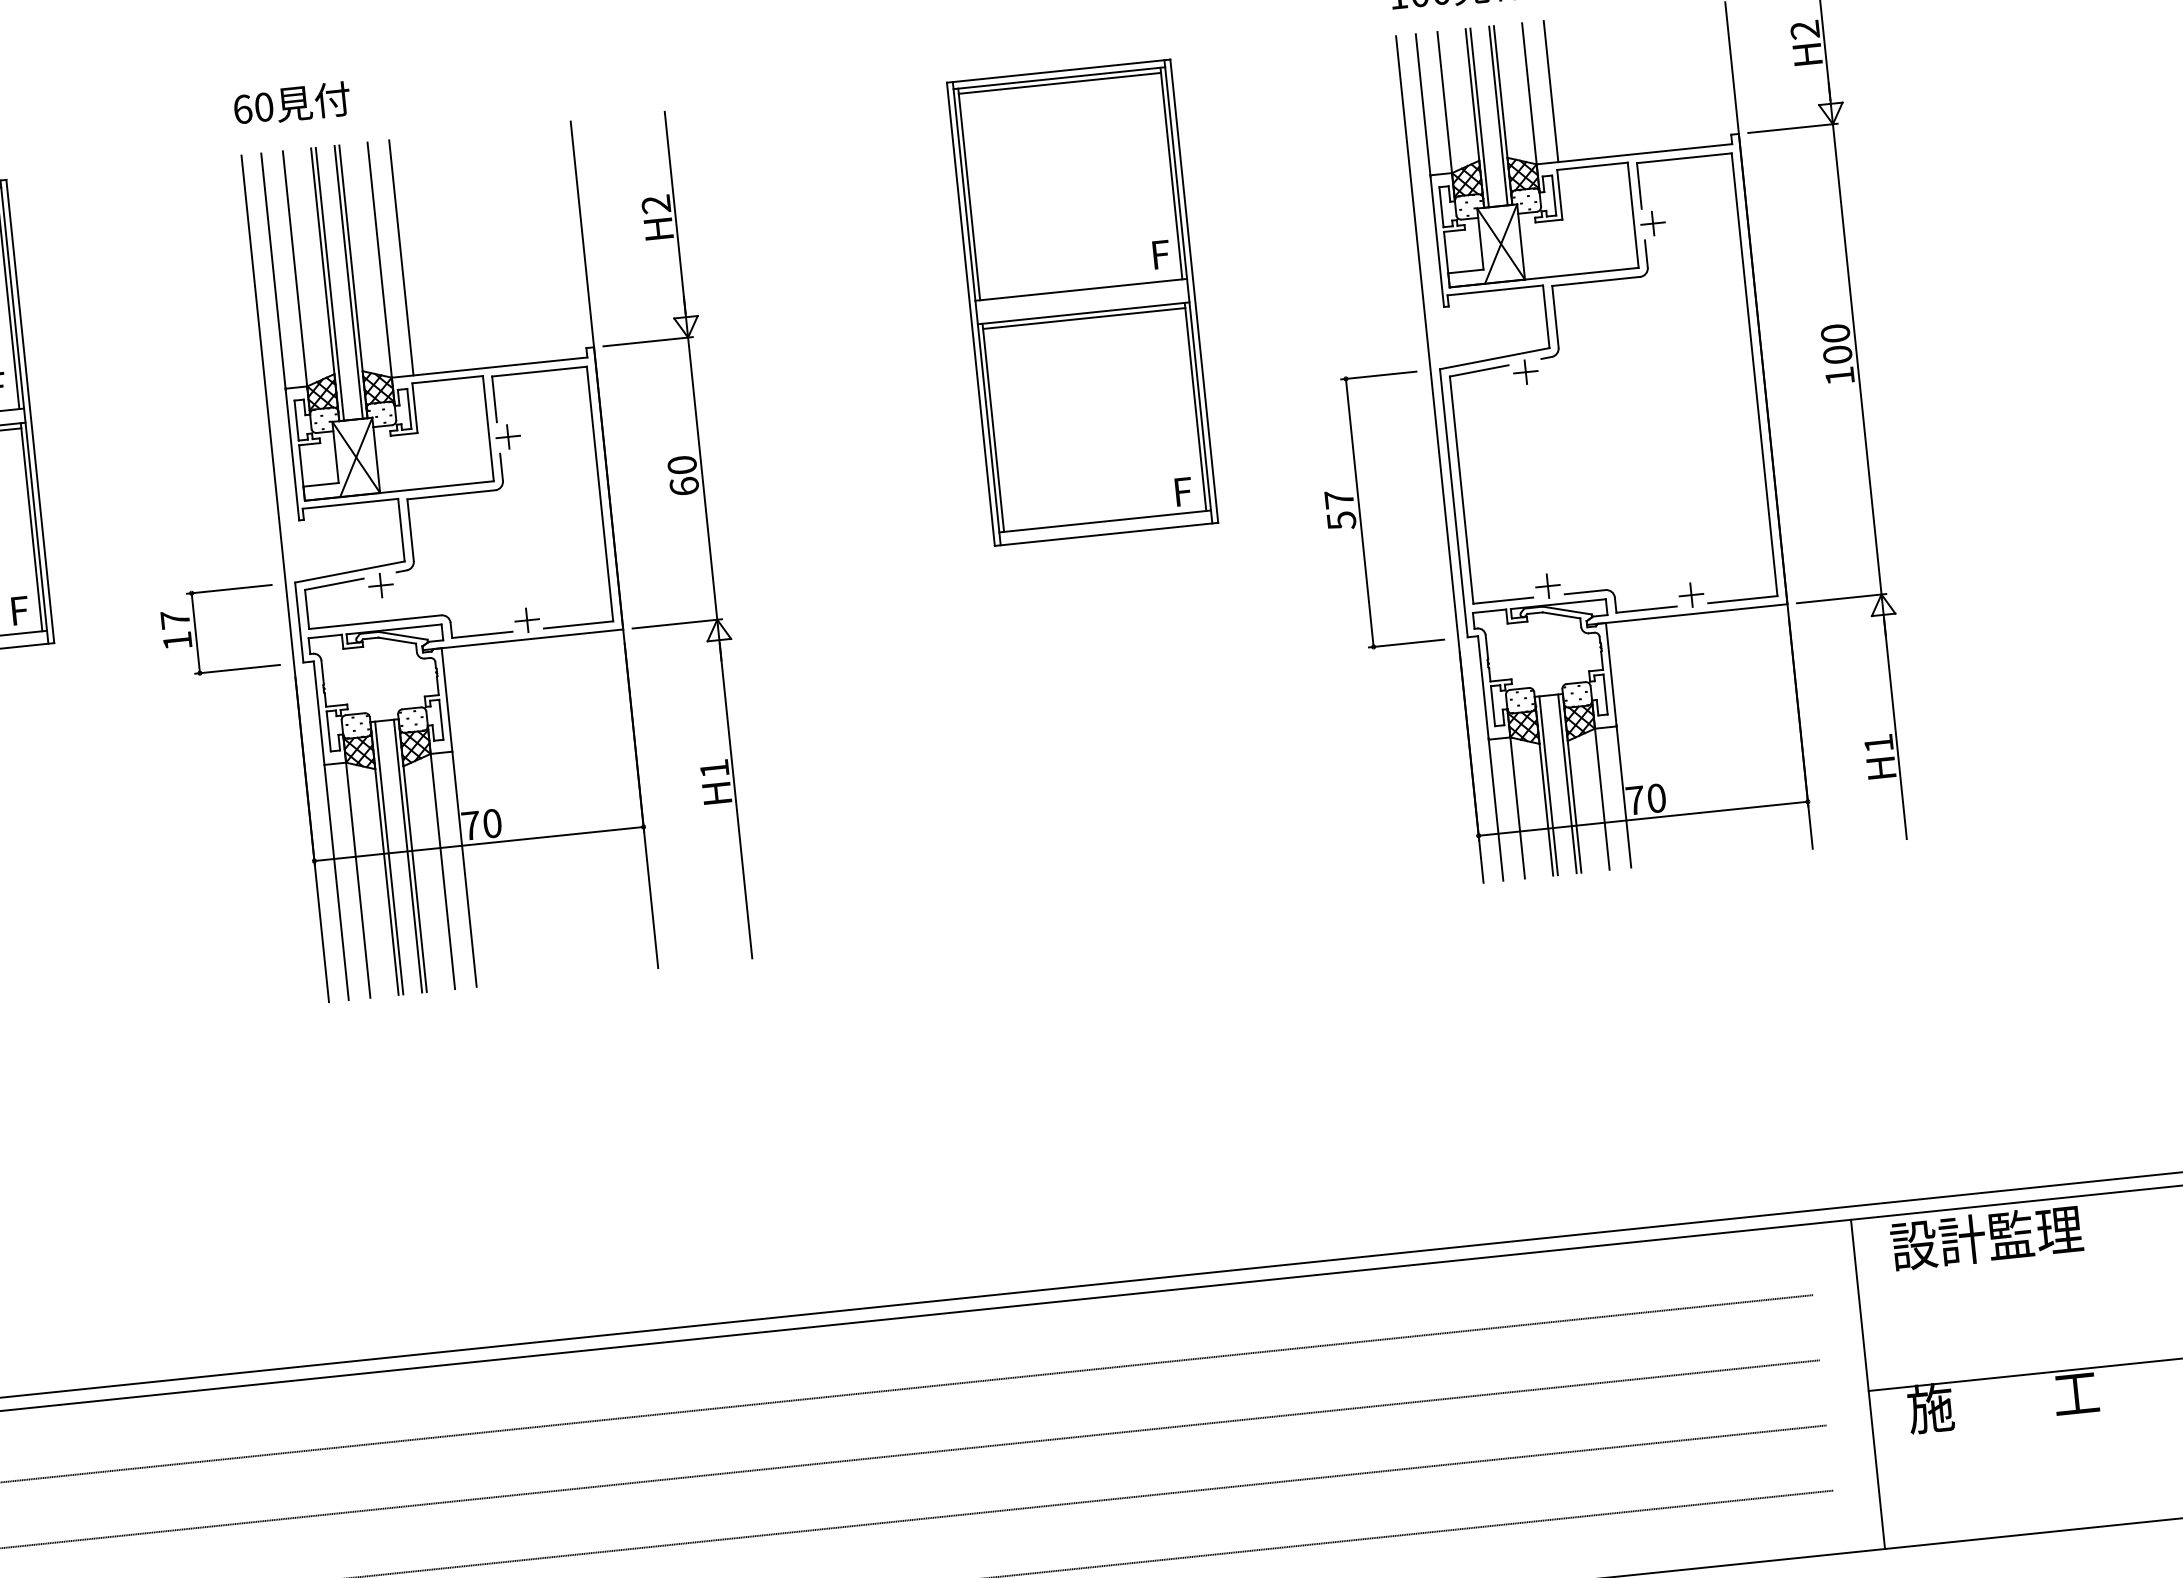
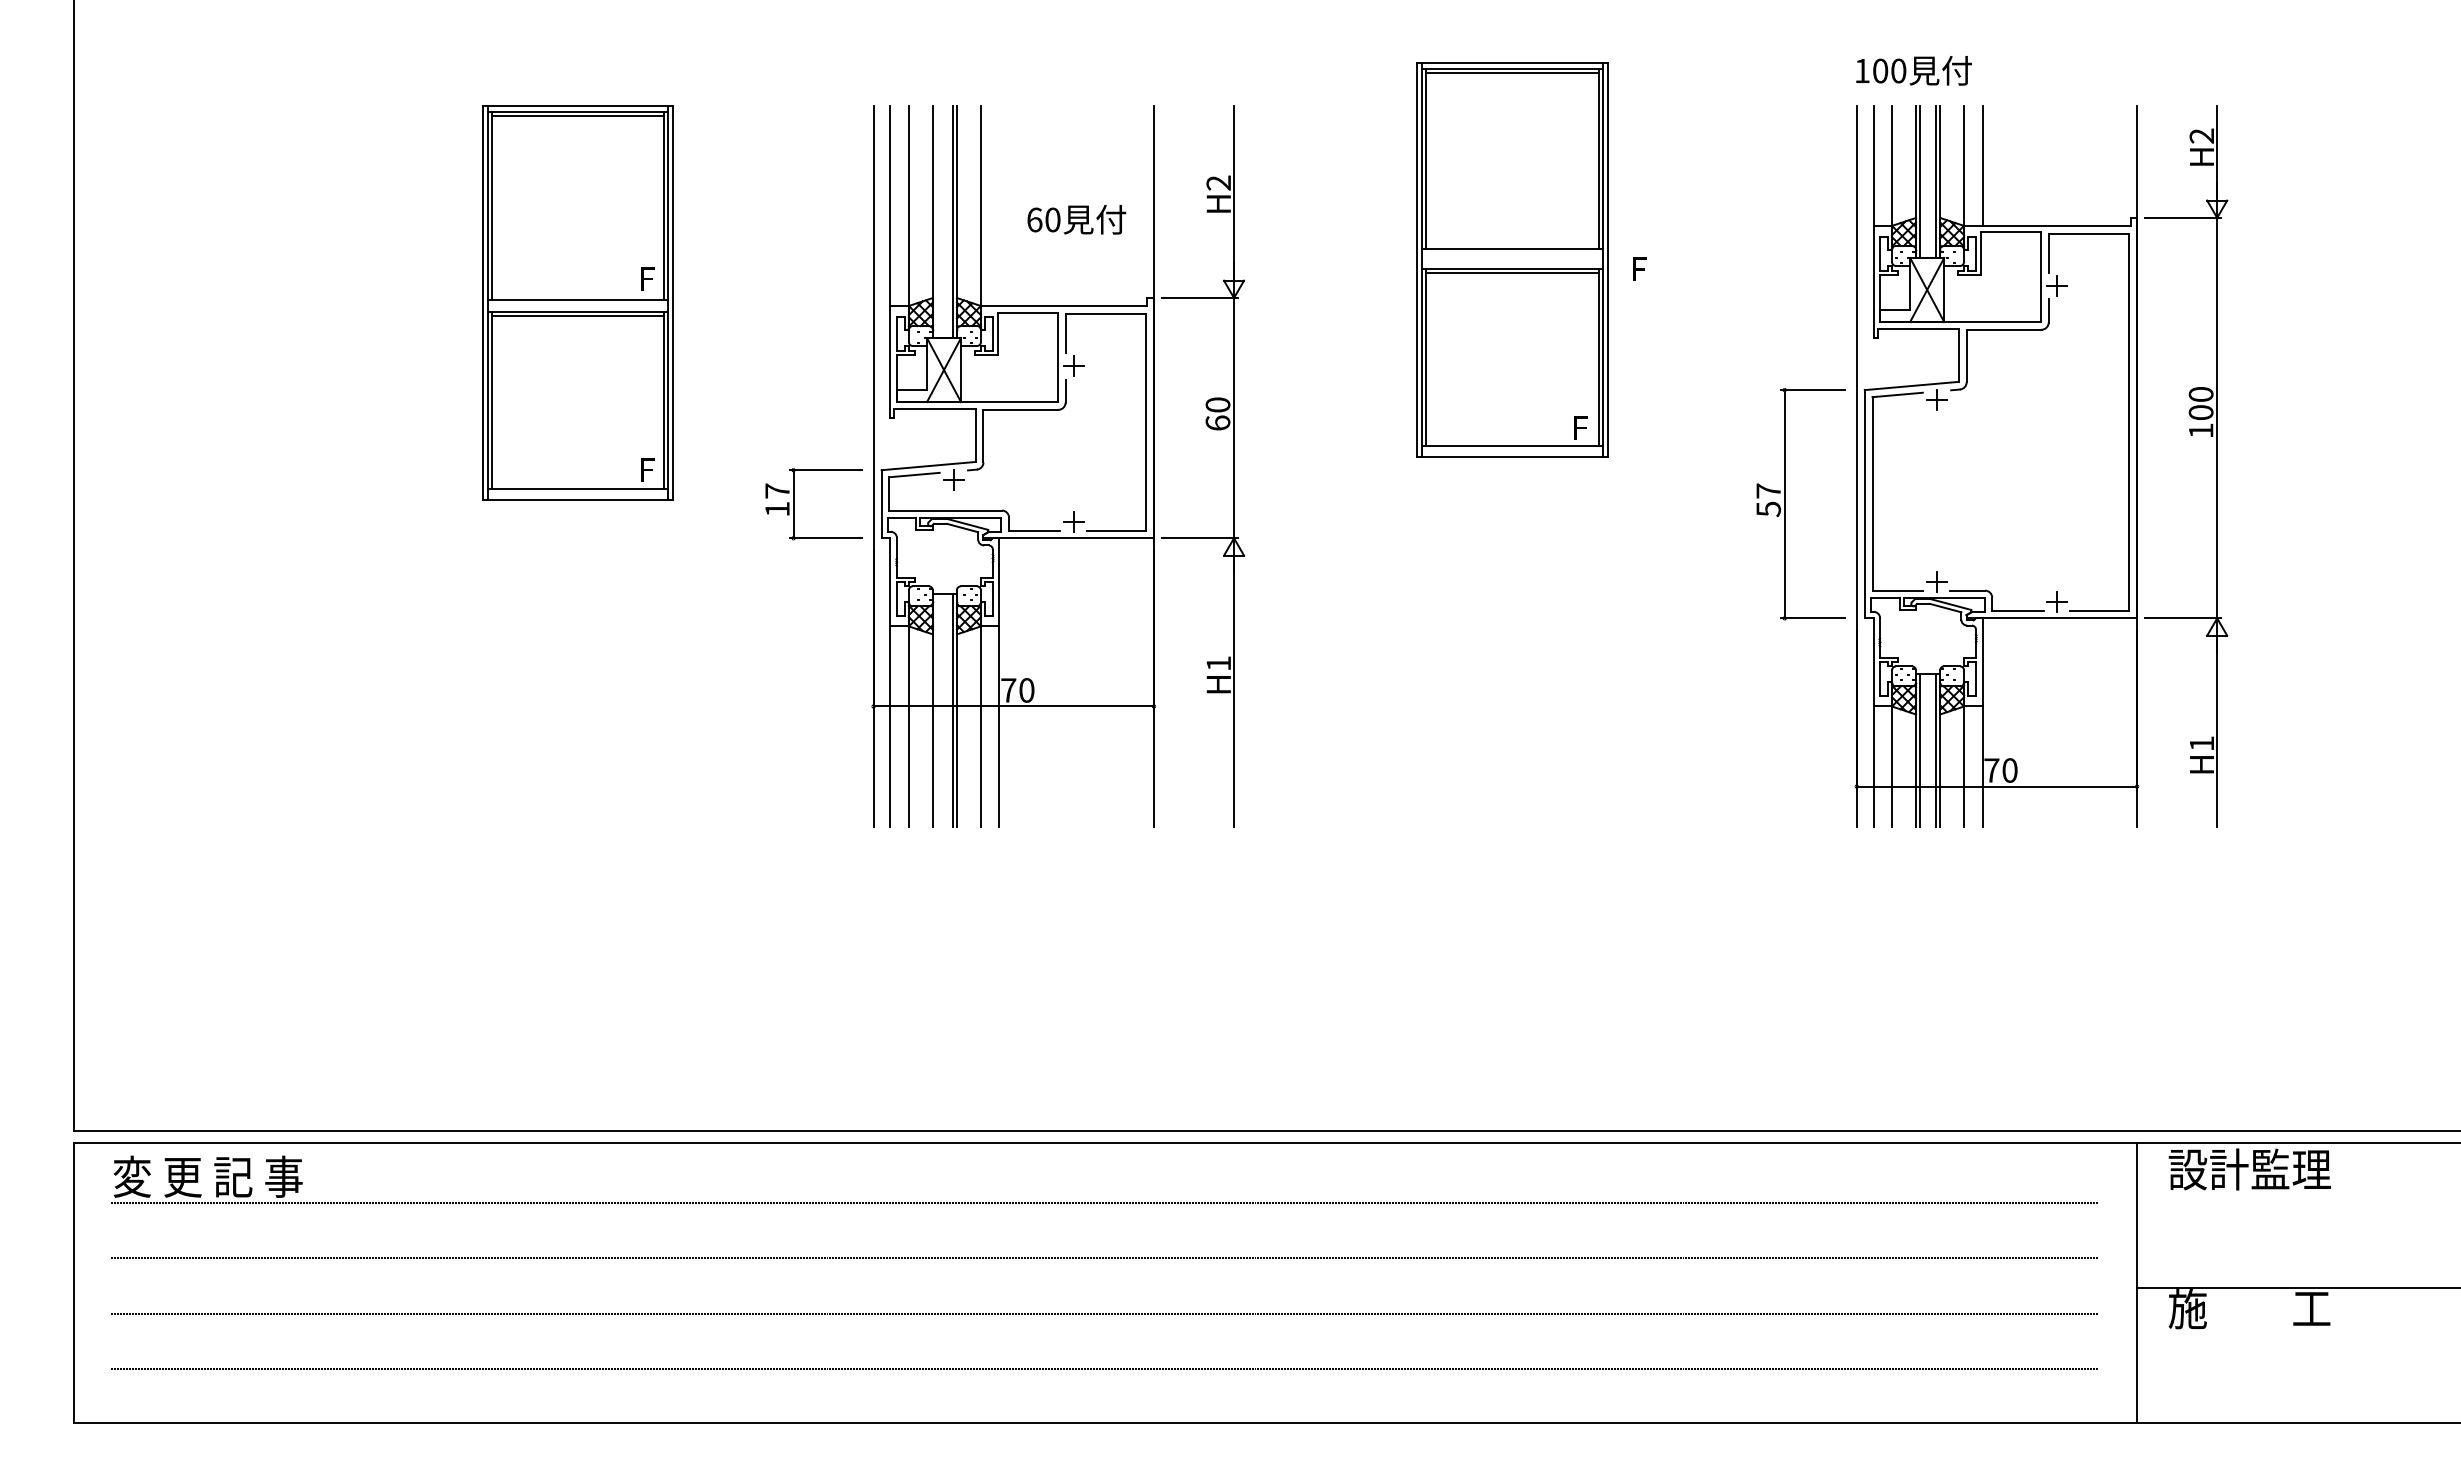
text: (291, 103) -> (1076, 219), moved
line: (401, 257) -> (999, 205), removed
line: (329, 283) -> (936, 221), removed
part: (1082, 302) -> (1512, 259), moved
line: (388, 858) -> (936, 710), removed

